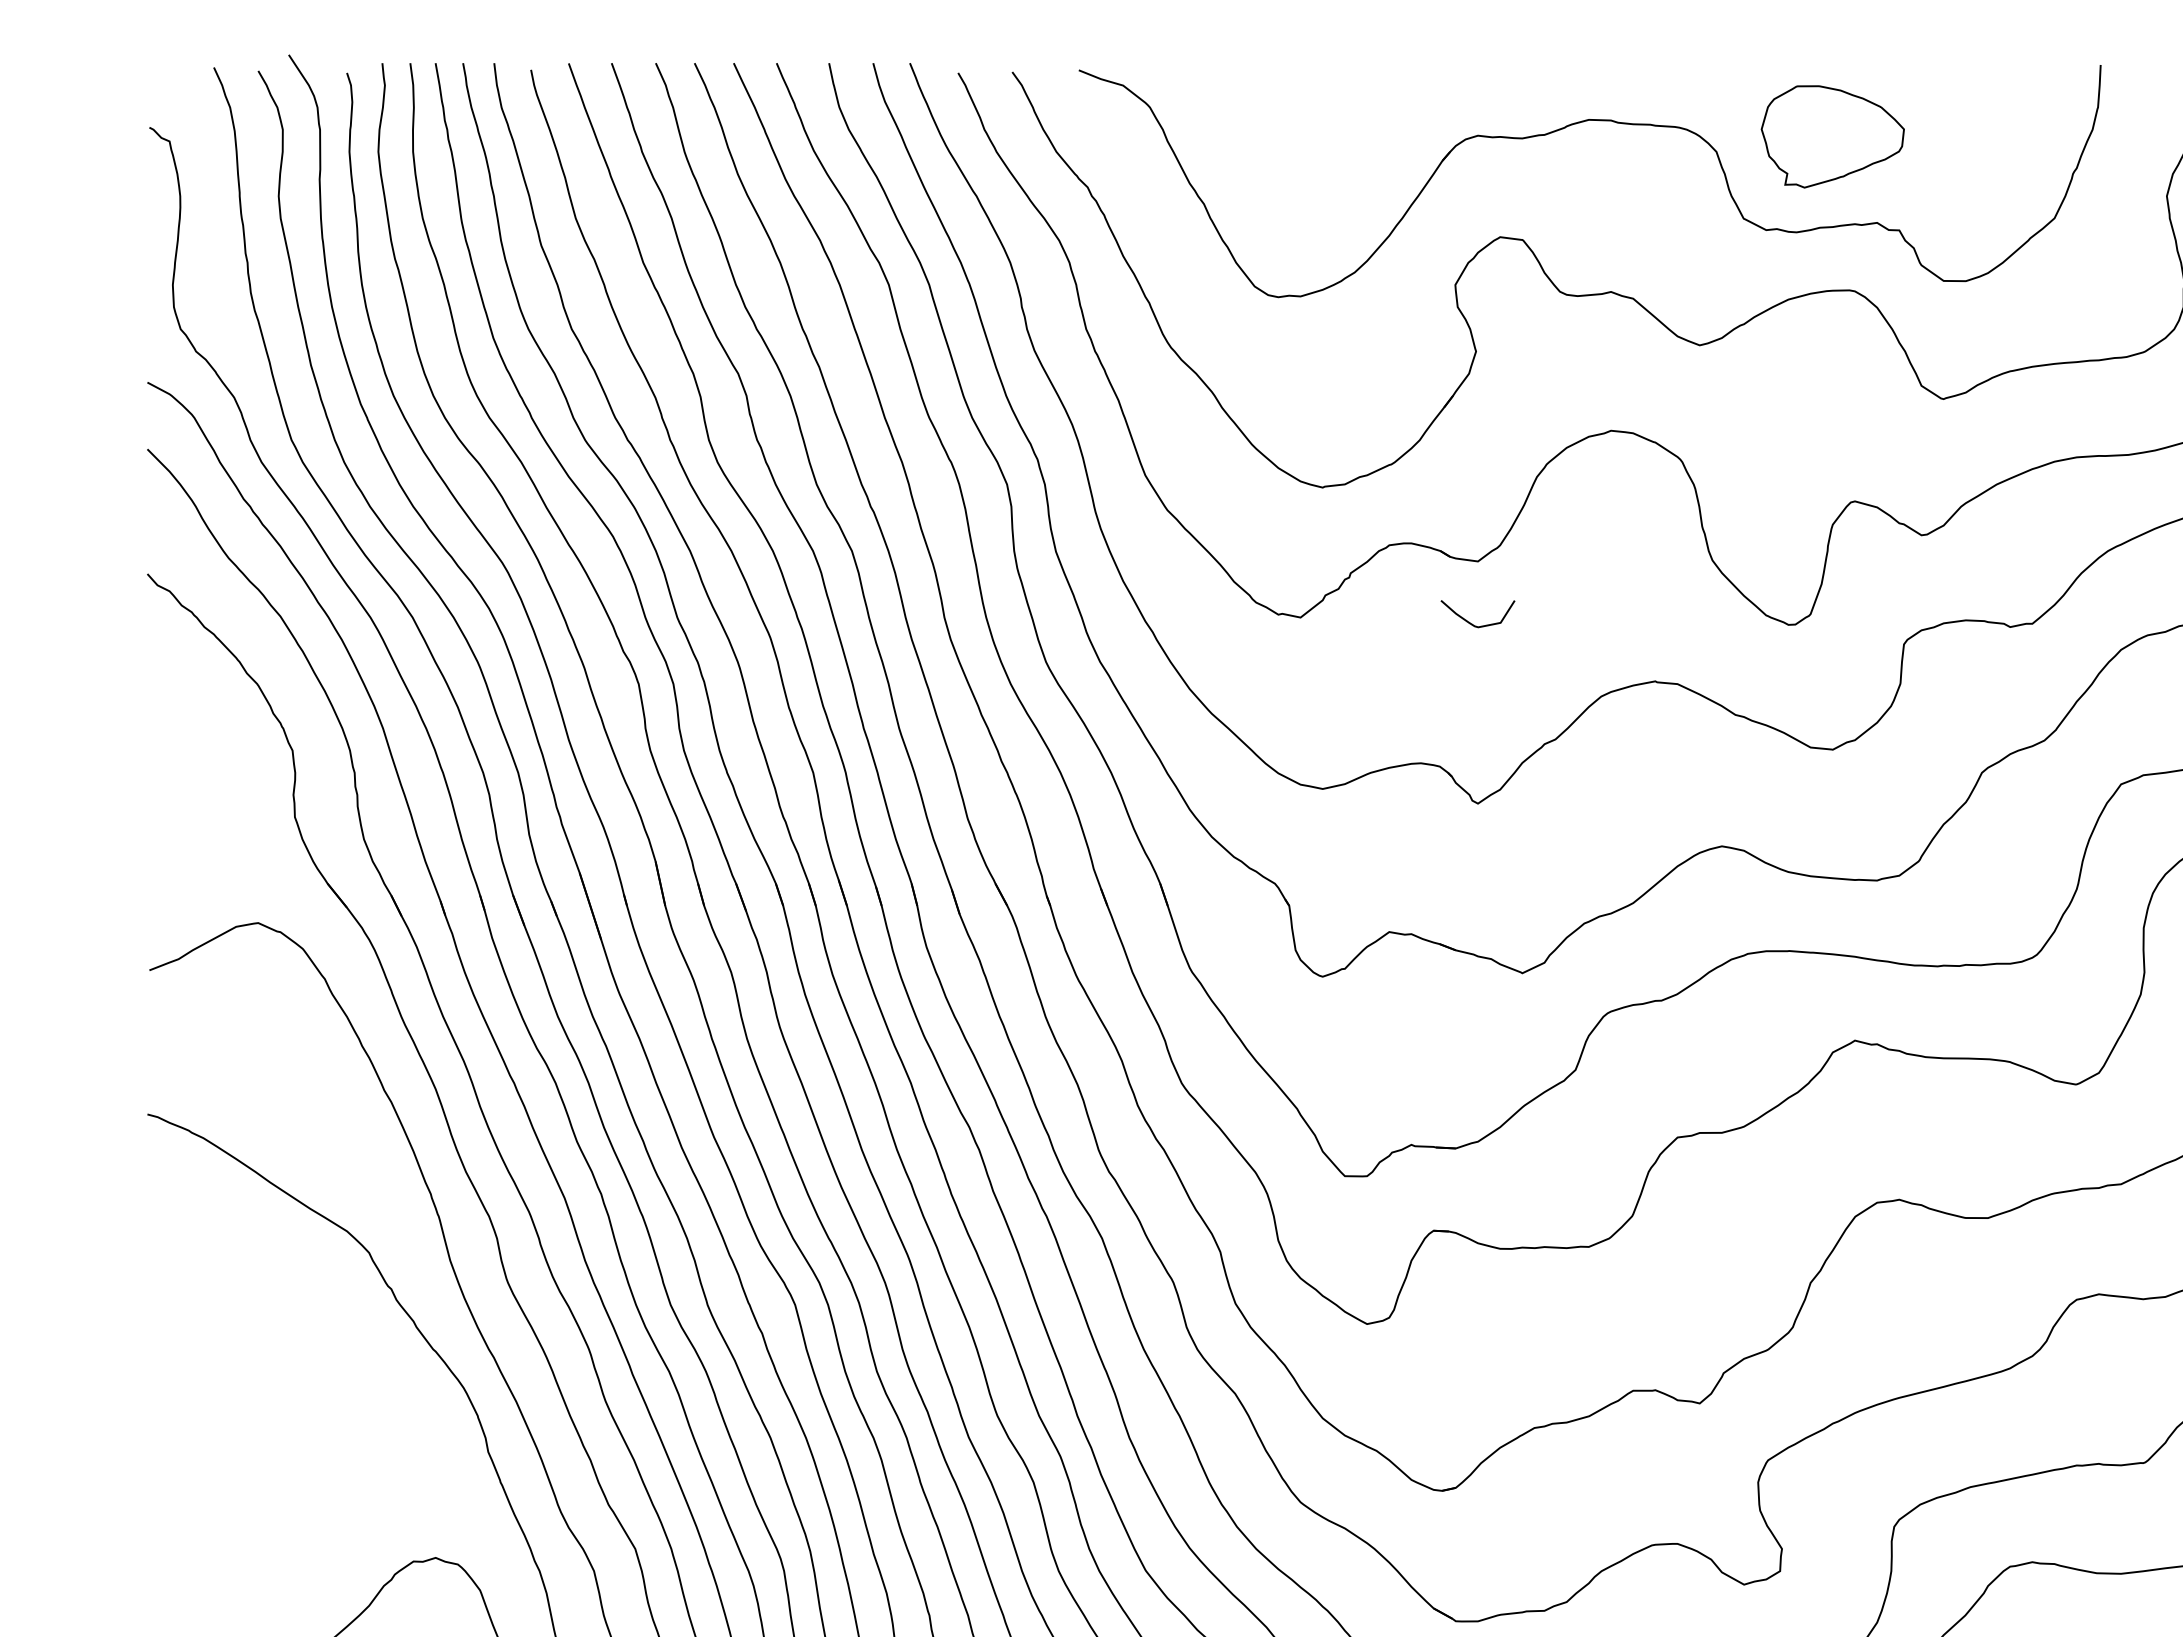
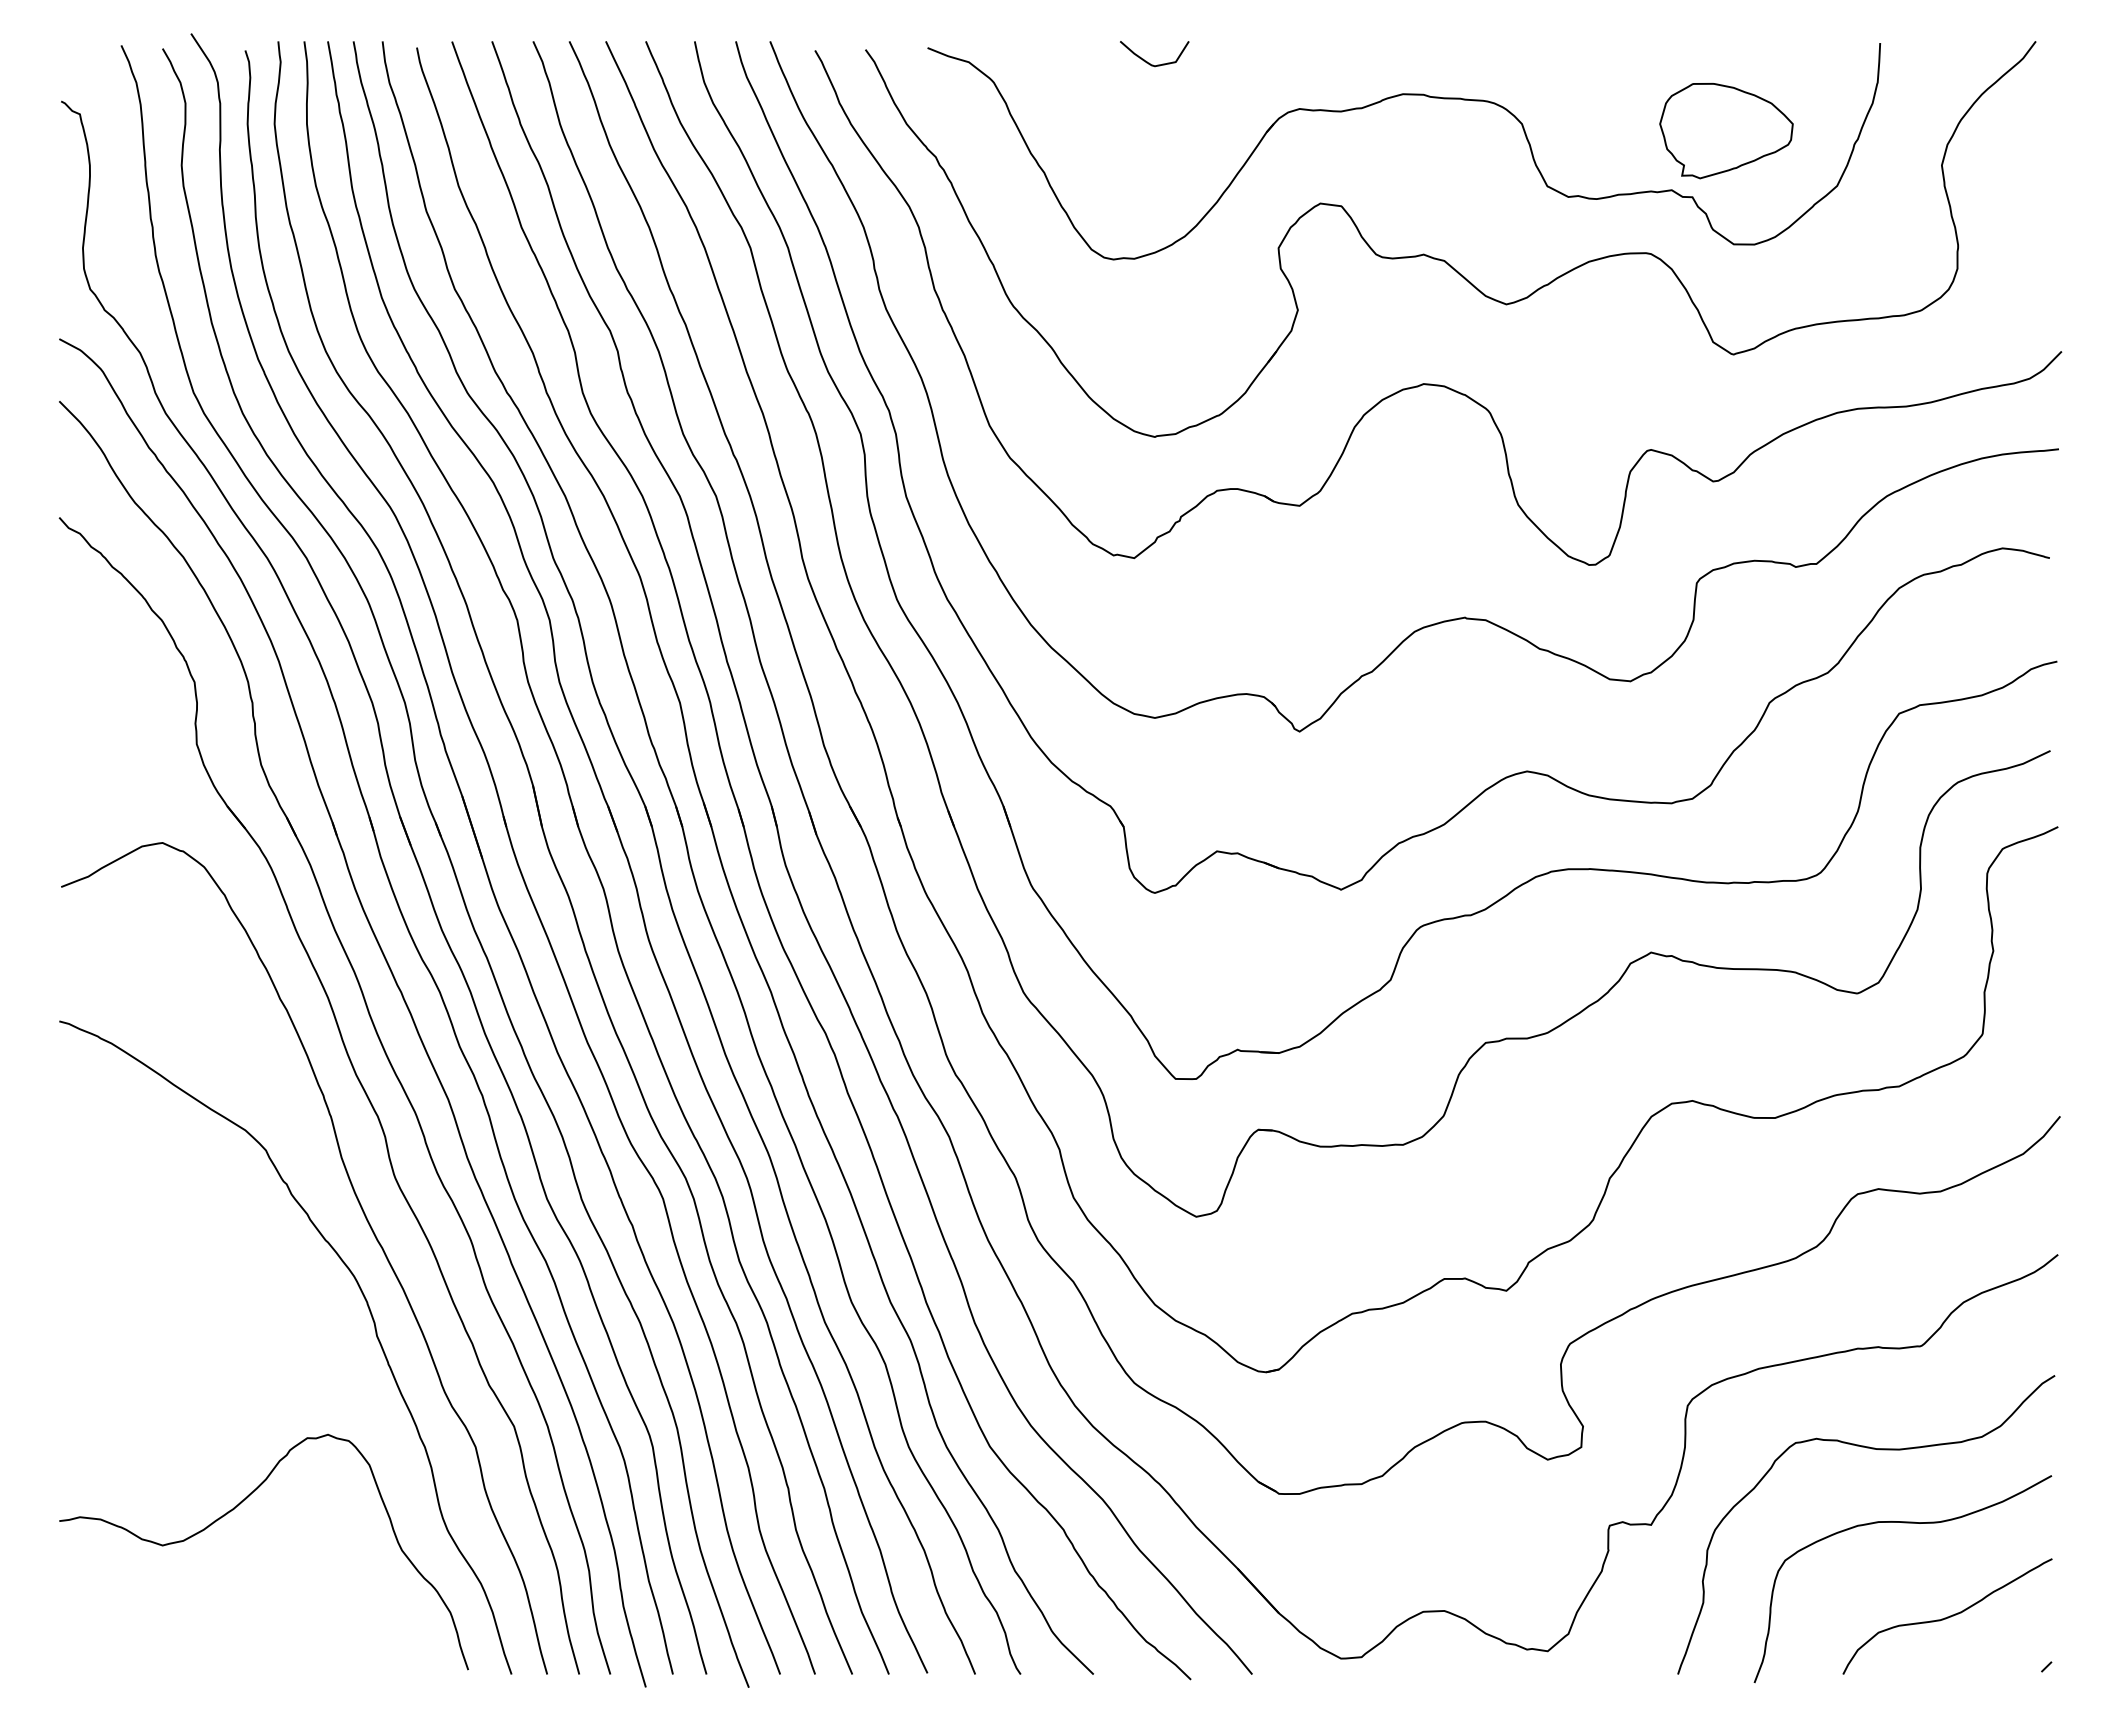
part: (1832, 137) -> (1726, 131), moved
curve: (1472, 623) -> (1149, 62), moved

